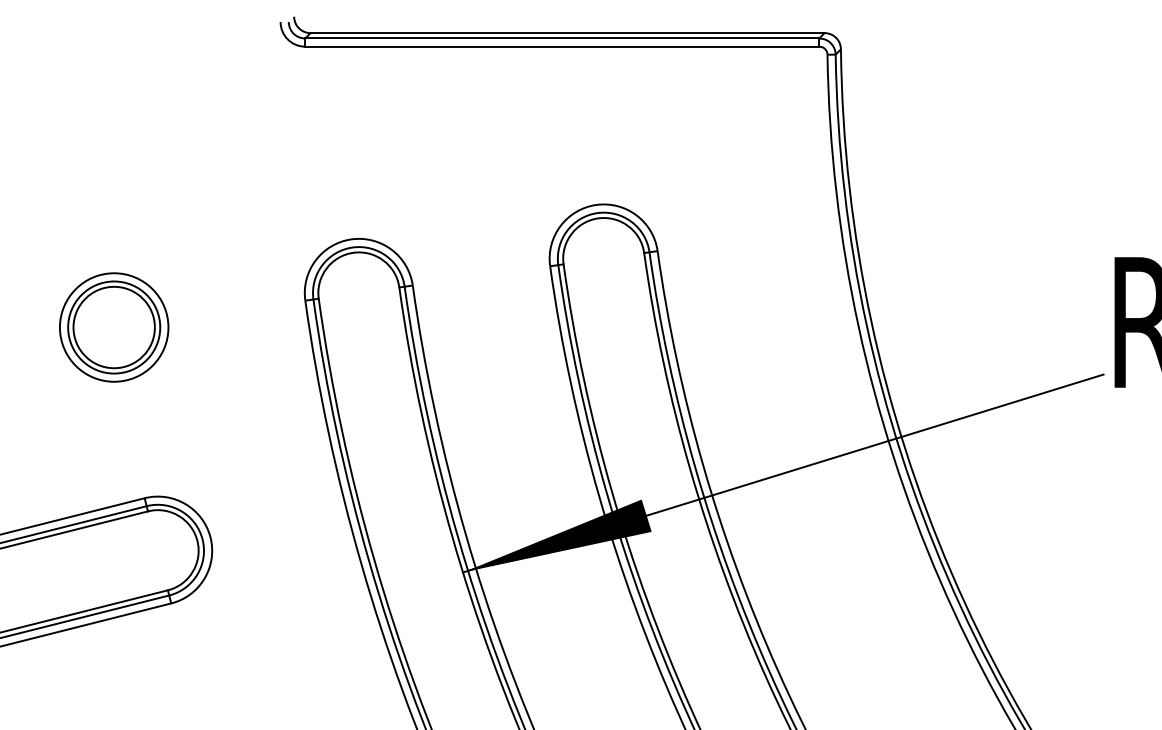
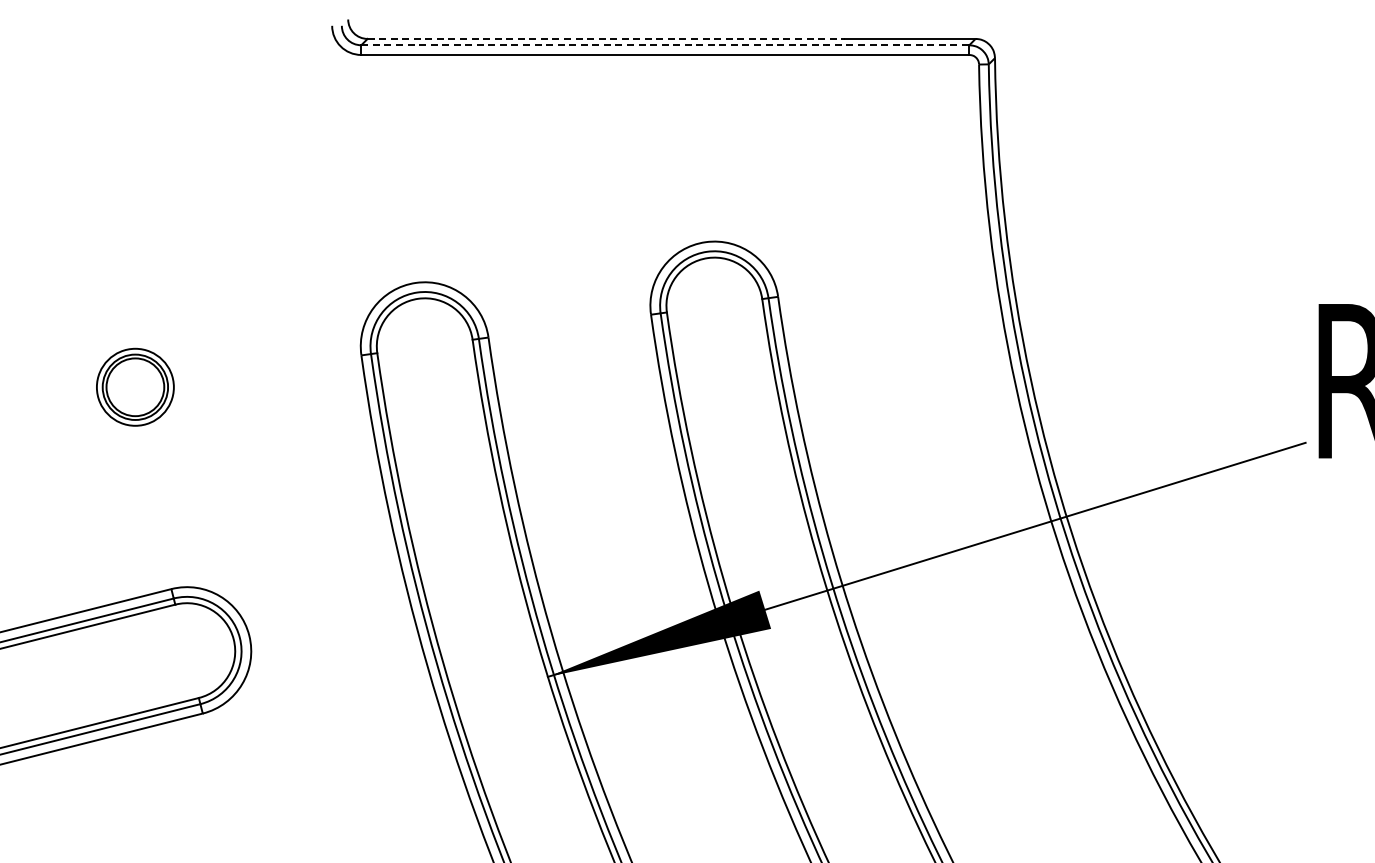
line: (512, 32) -> (606, 38), solid -> dashed
line: (562, 38) -> (665, 45), solid -> dashed
part: (114, 327) -> (135, 387), size x0.6

